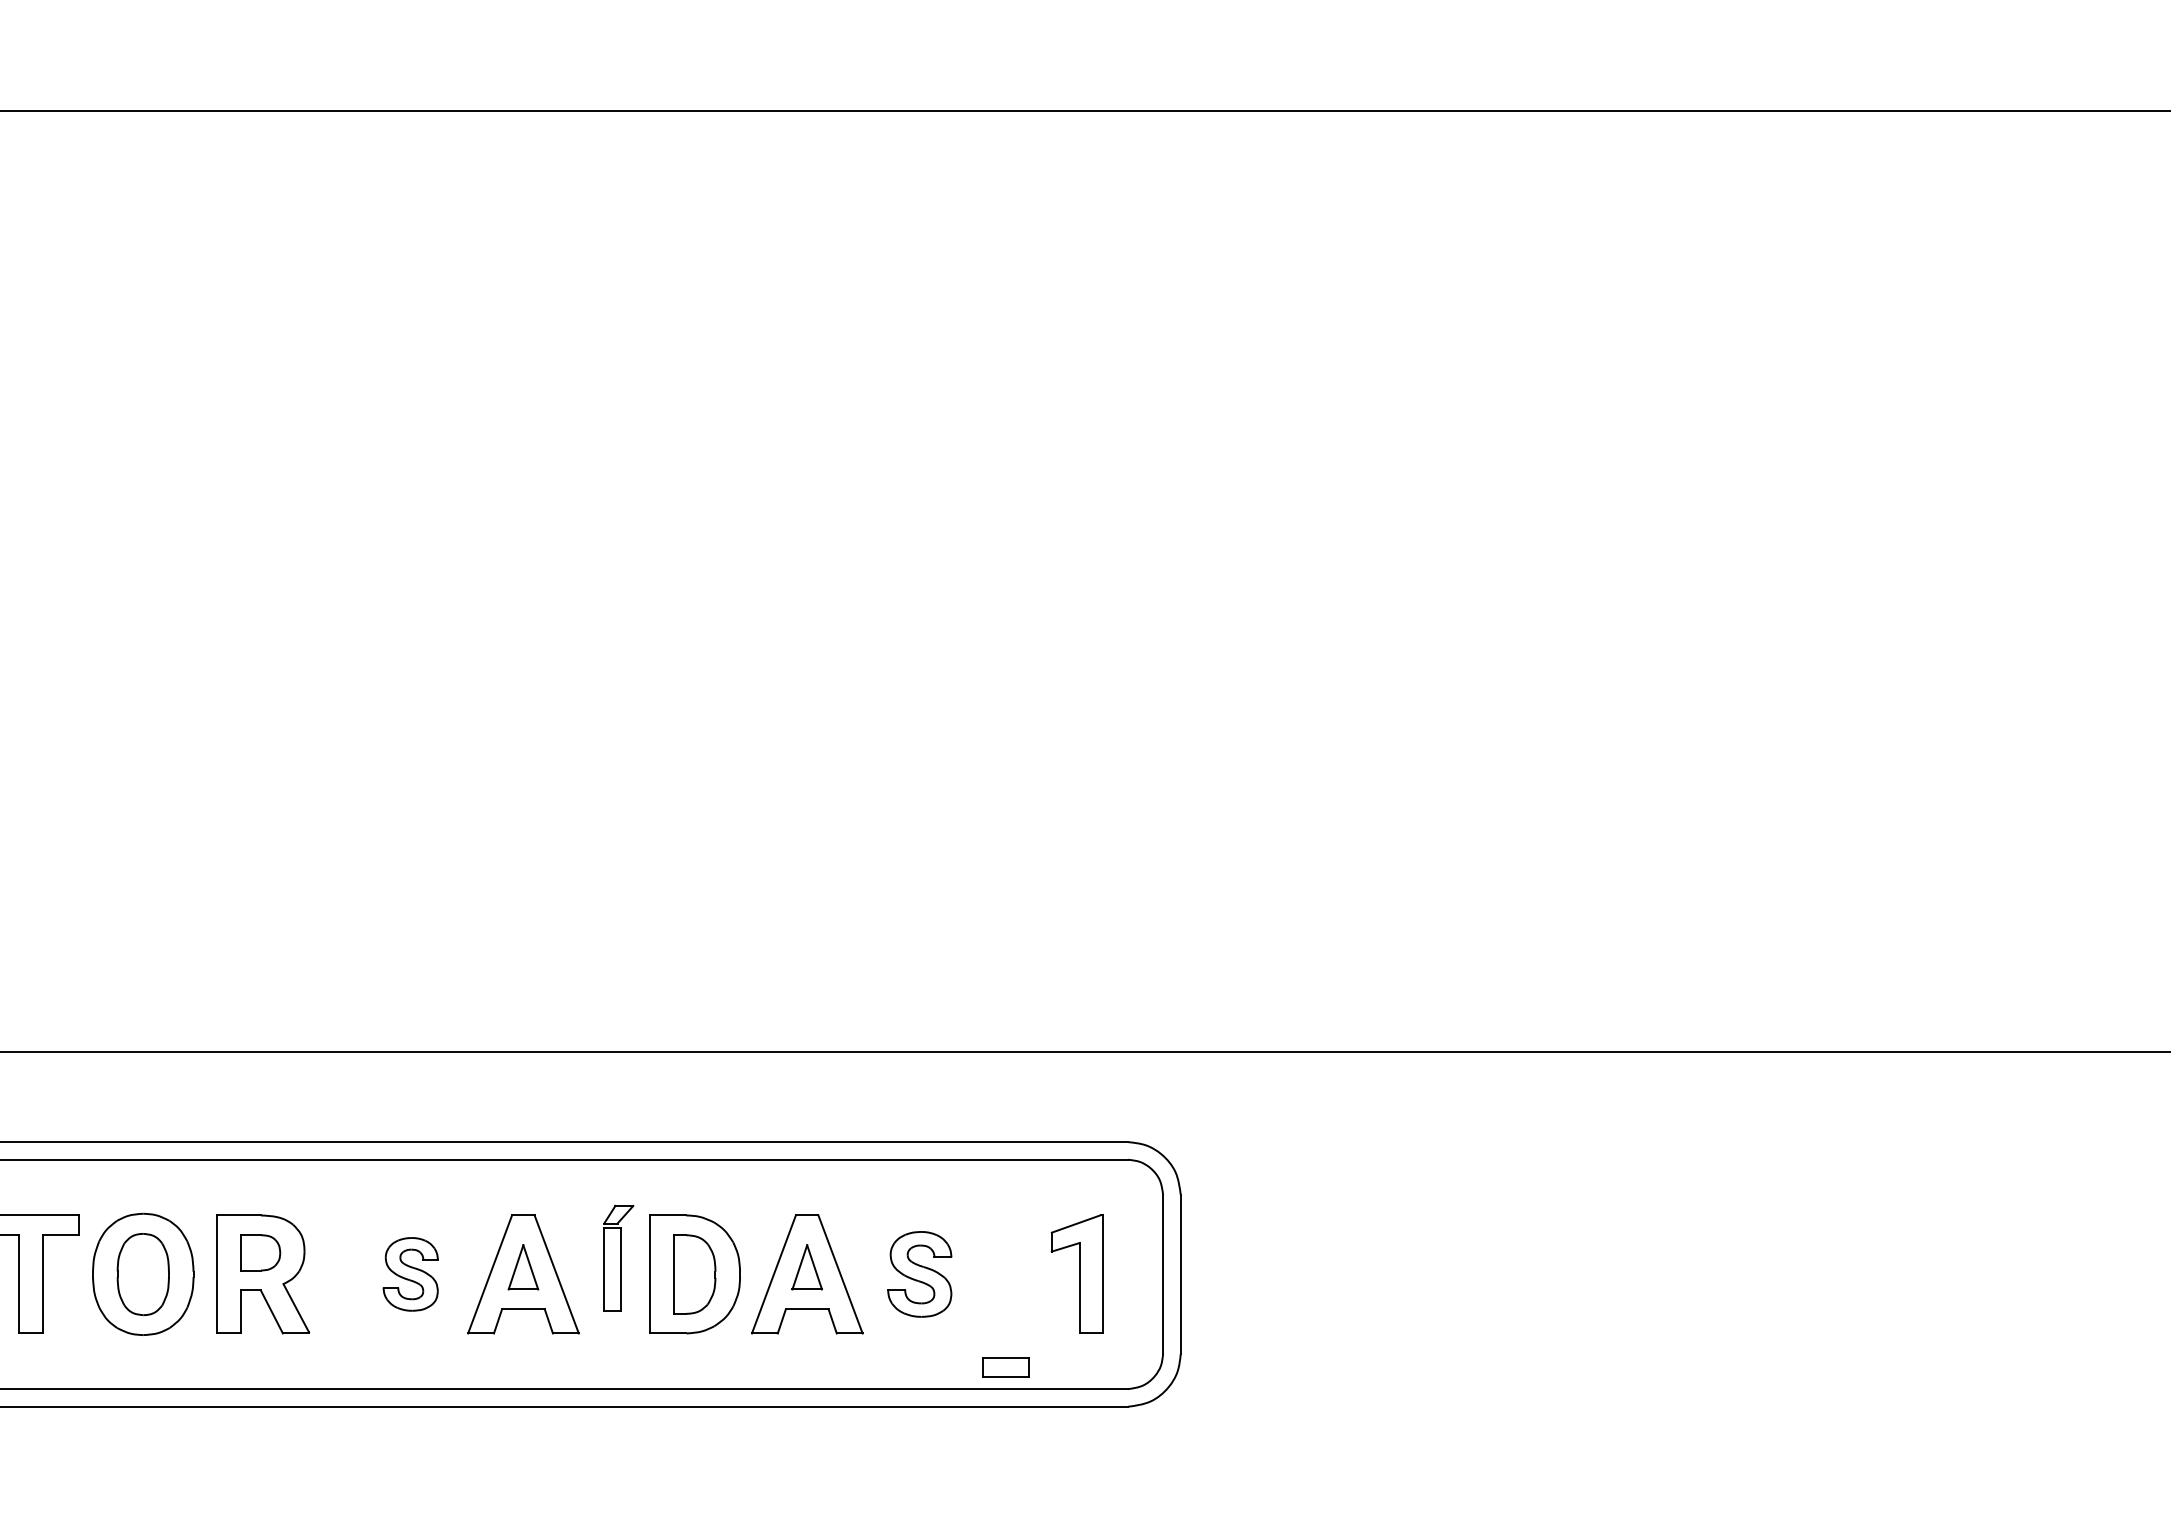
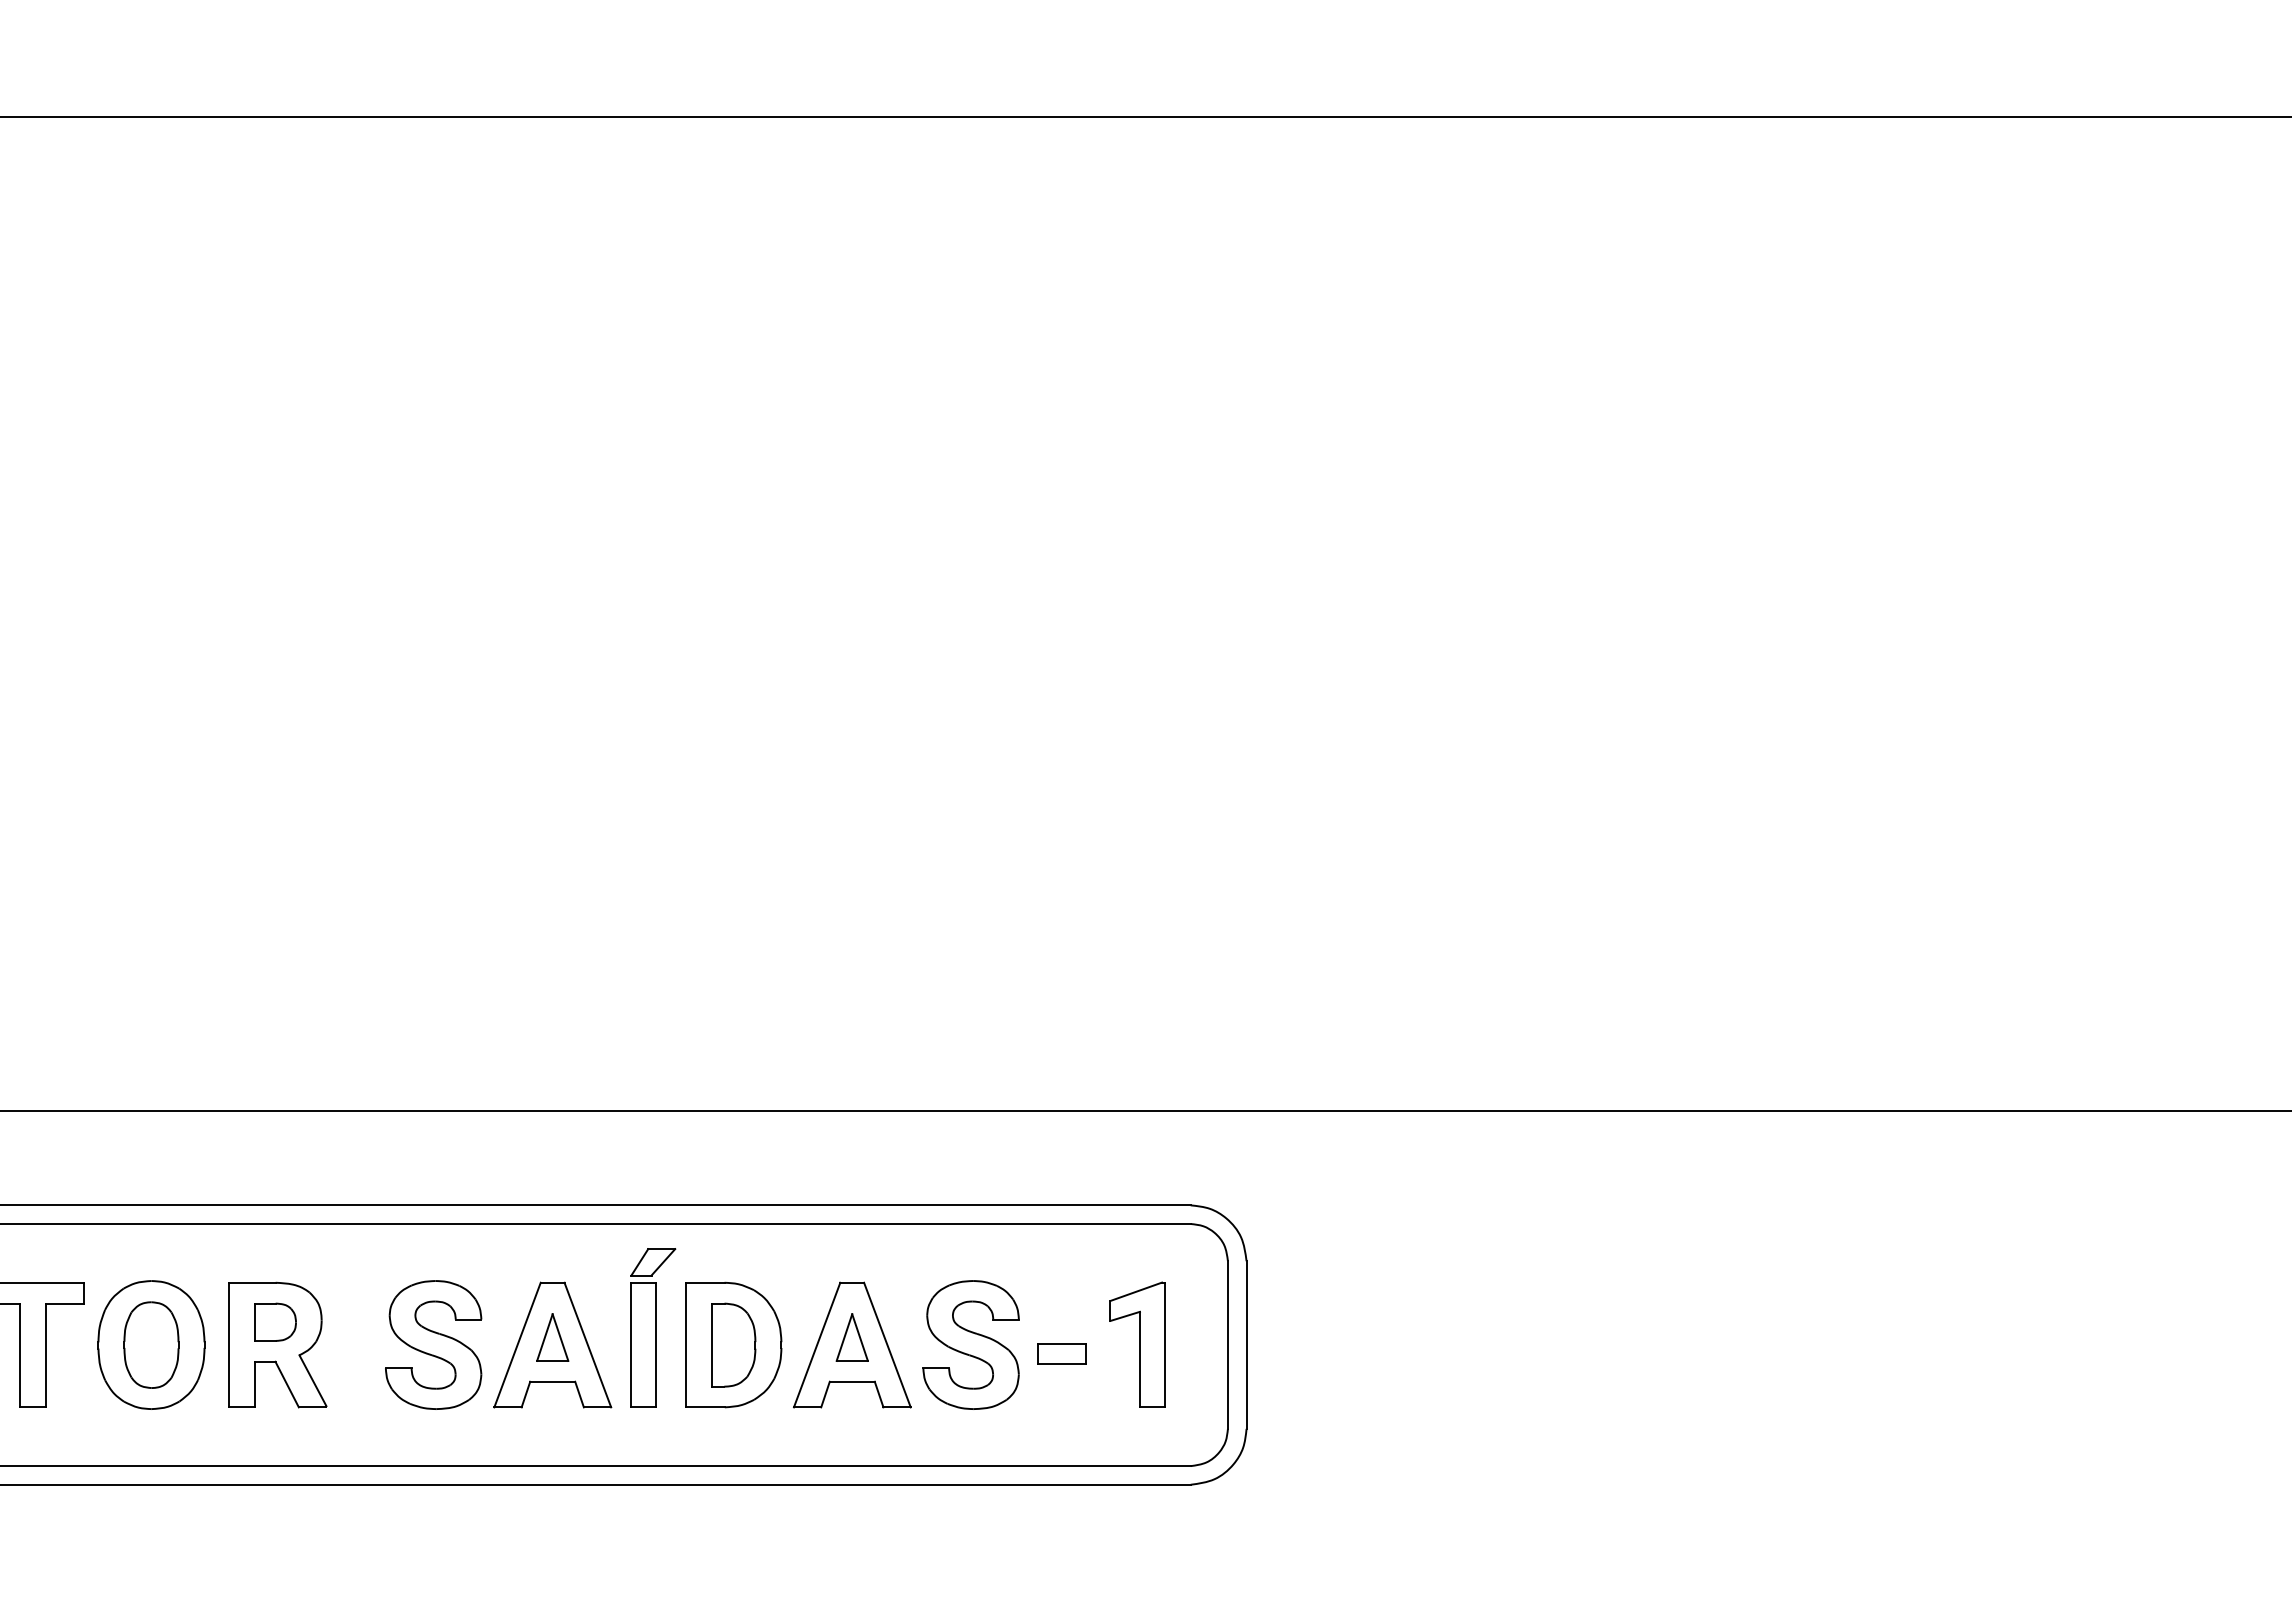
part: (618, 1257) -> (653, 1327), size x1.43
part: (410, 1273) -> (433, 1344), size x1.67
part: (919, 1273) -> (970, 1344), size x1.43
part: (1005, 1366) -> (1061, 1353), moved

